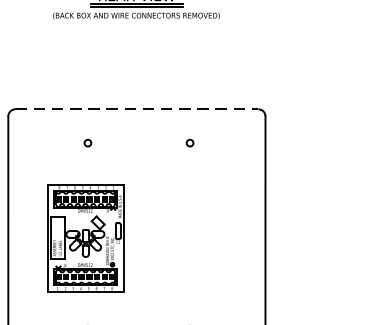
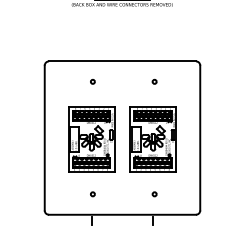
line: (138, 109) -> (123, 61), dashed -> solid
part: (186, 238) -> (152, 139), added

